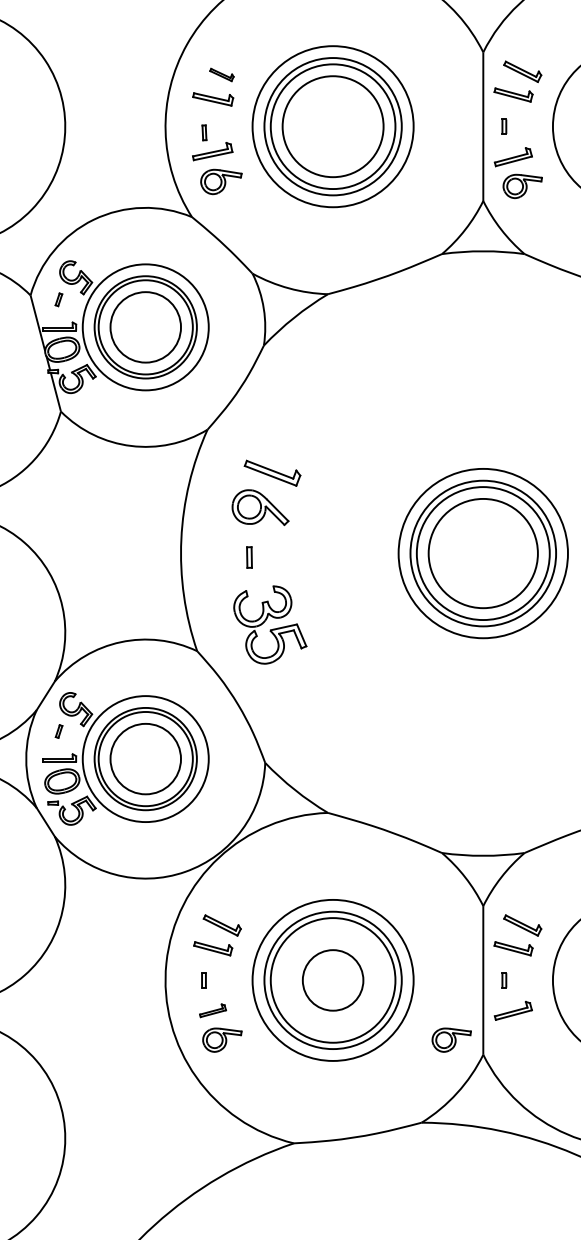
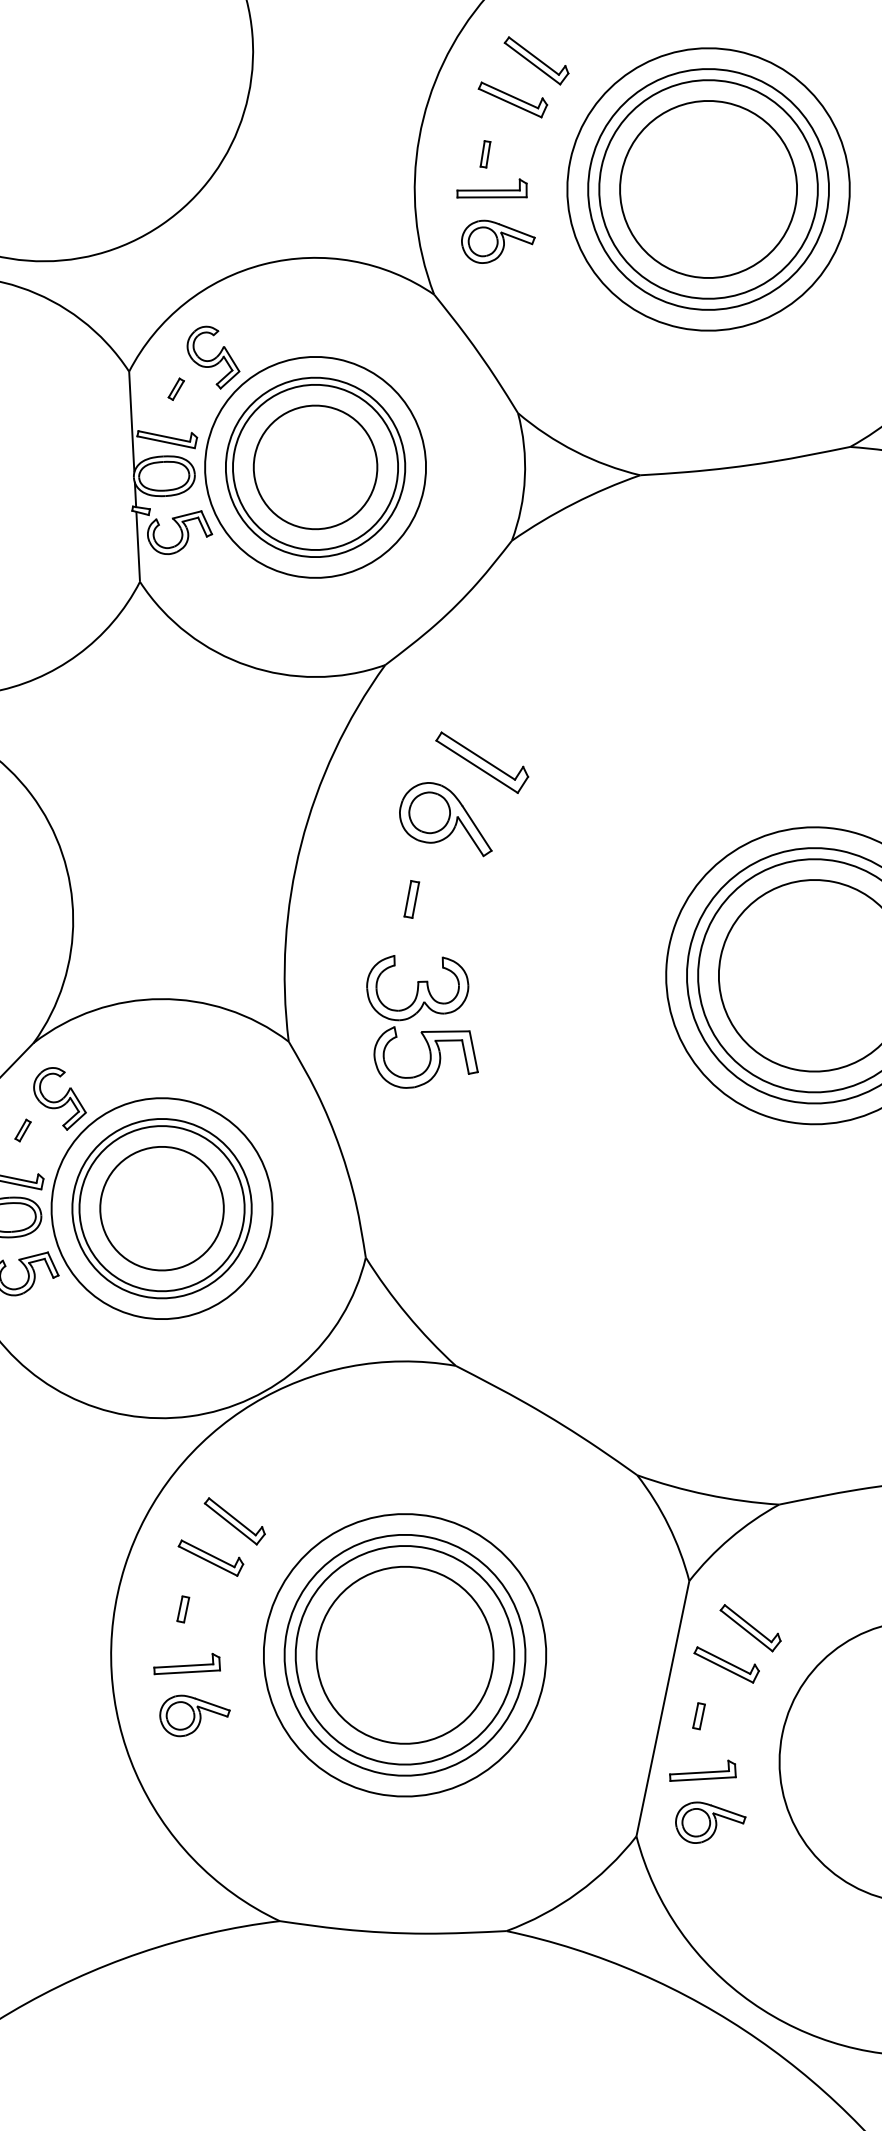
part: (221, 74) -> (535, 60), size x1.67
circle: (332, 979) -> (404, 1653), size x1.67
part: (212, 1010) -> (187, 1664), size x1.43
part: (451, 1039) -> (709, 1824), moved

